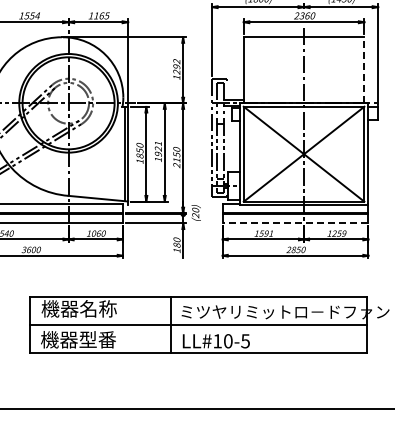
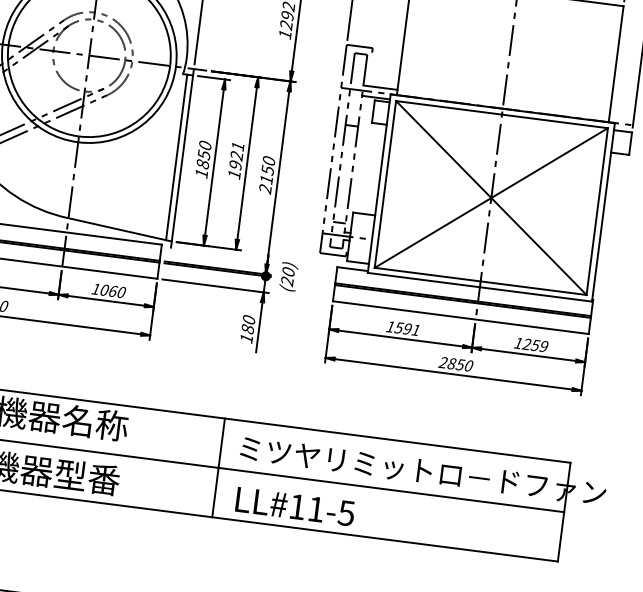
line: (364, 69) -> (616, 62), dashed -> solid
line: (295, 223) -> (460, 317), dashed -> solid
text: (228, 341) -> (316, 509), LL#10-5 -> LL#11-5

